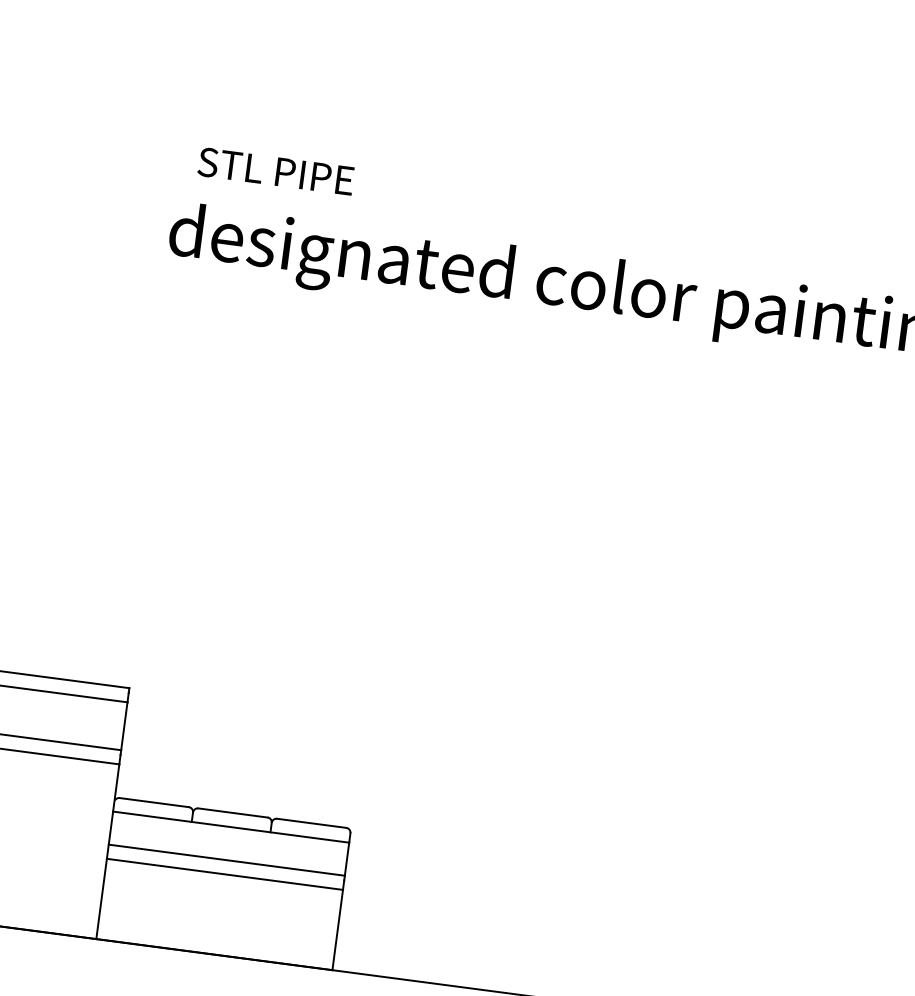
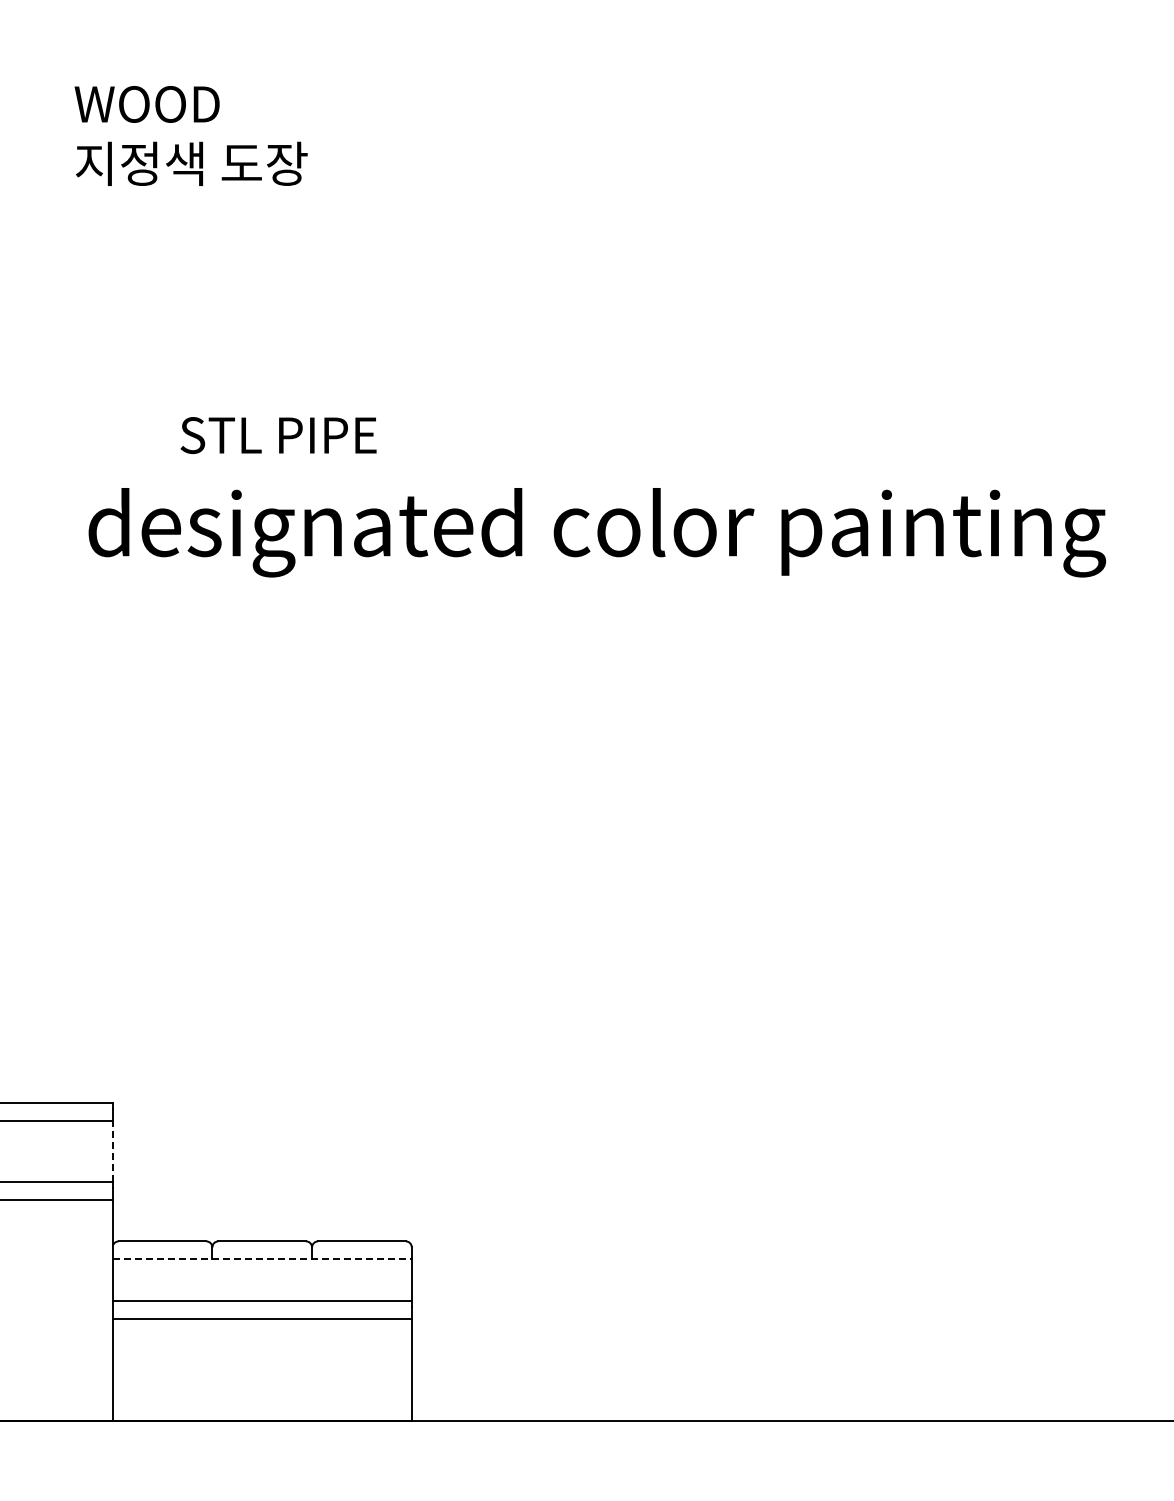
text: (275, 171) -> (278, 435), moved
line: (124, 725) -> (112, 1150), solid -> dashed
line: (231, 827) -> (262, 1259), solid -> dashed

